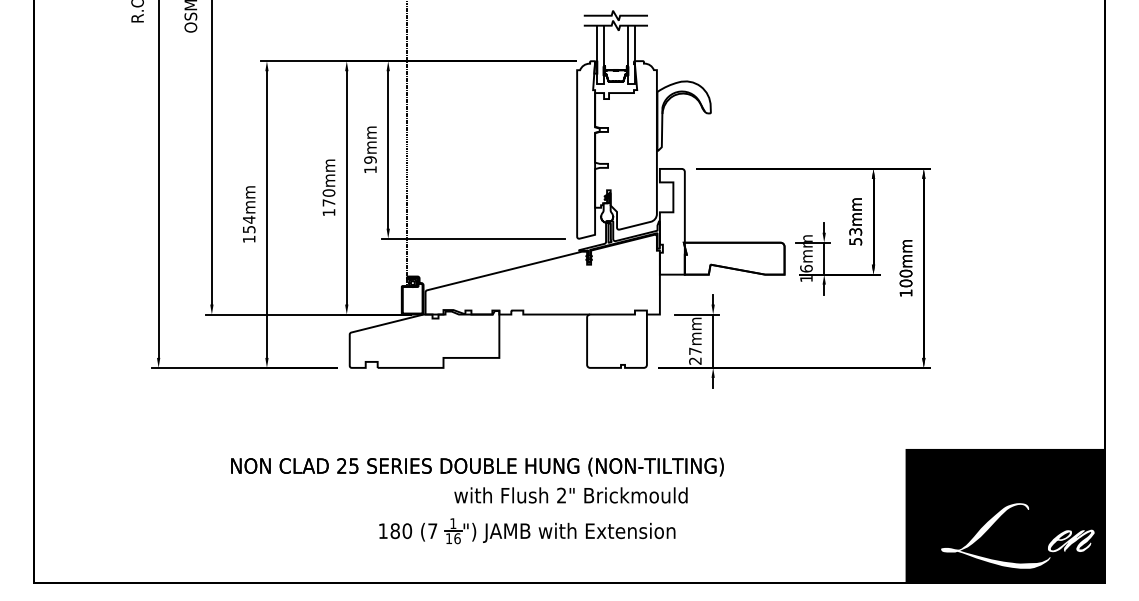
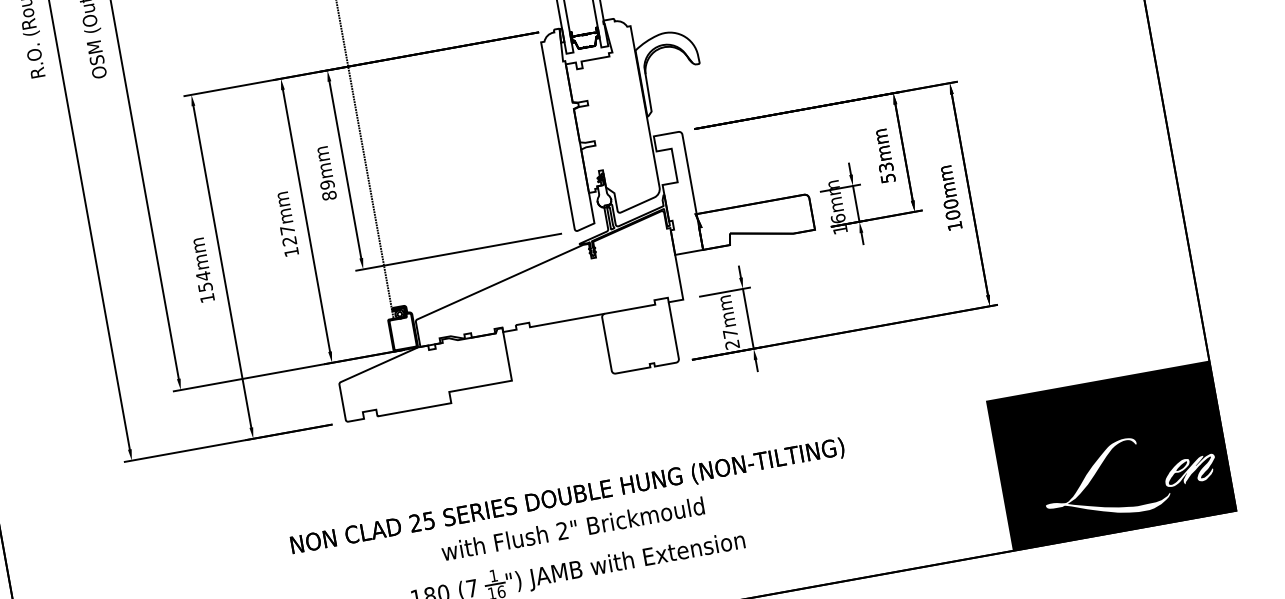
text: (370, 169) -> (329, 195), 19mm -> 89mm
text: (328, 197) -> (287, 235), 170mm -> 127mm
text: (477, 466) -> (567, 496), moved
text: (570, 495) -> (572, 529), moved

